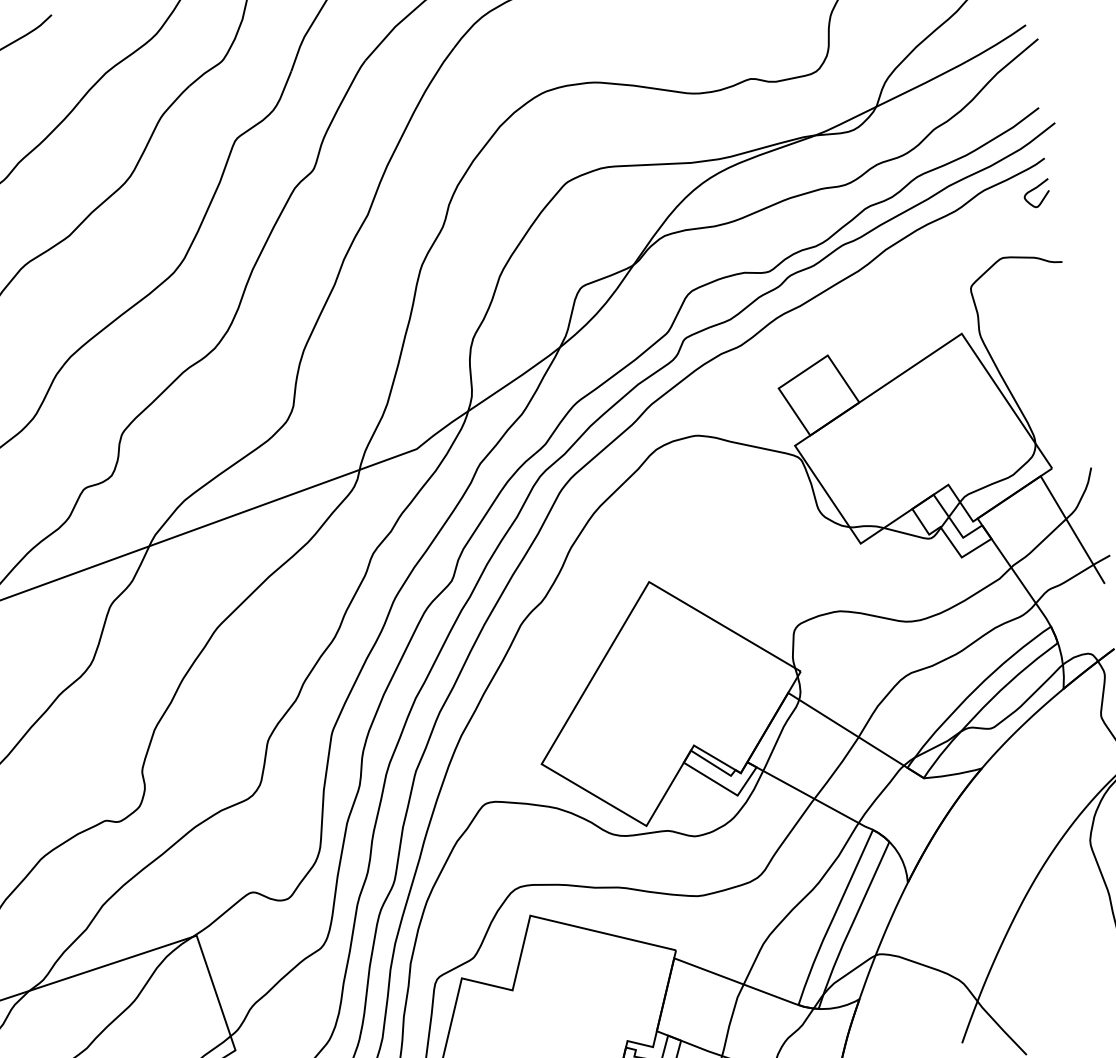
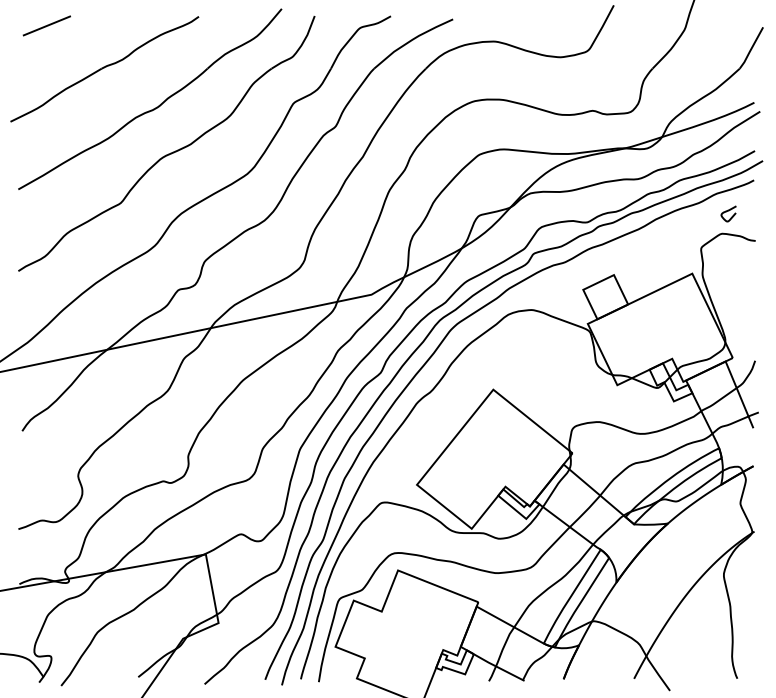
curve: (1035, 189) -> (728, 211), moved

